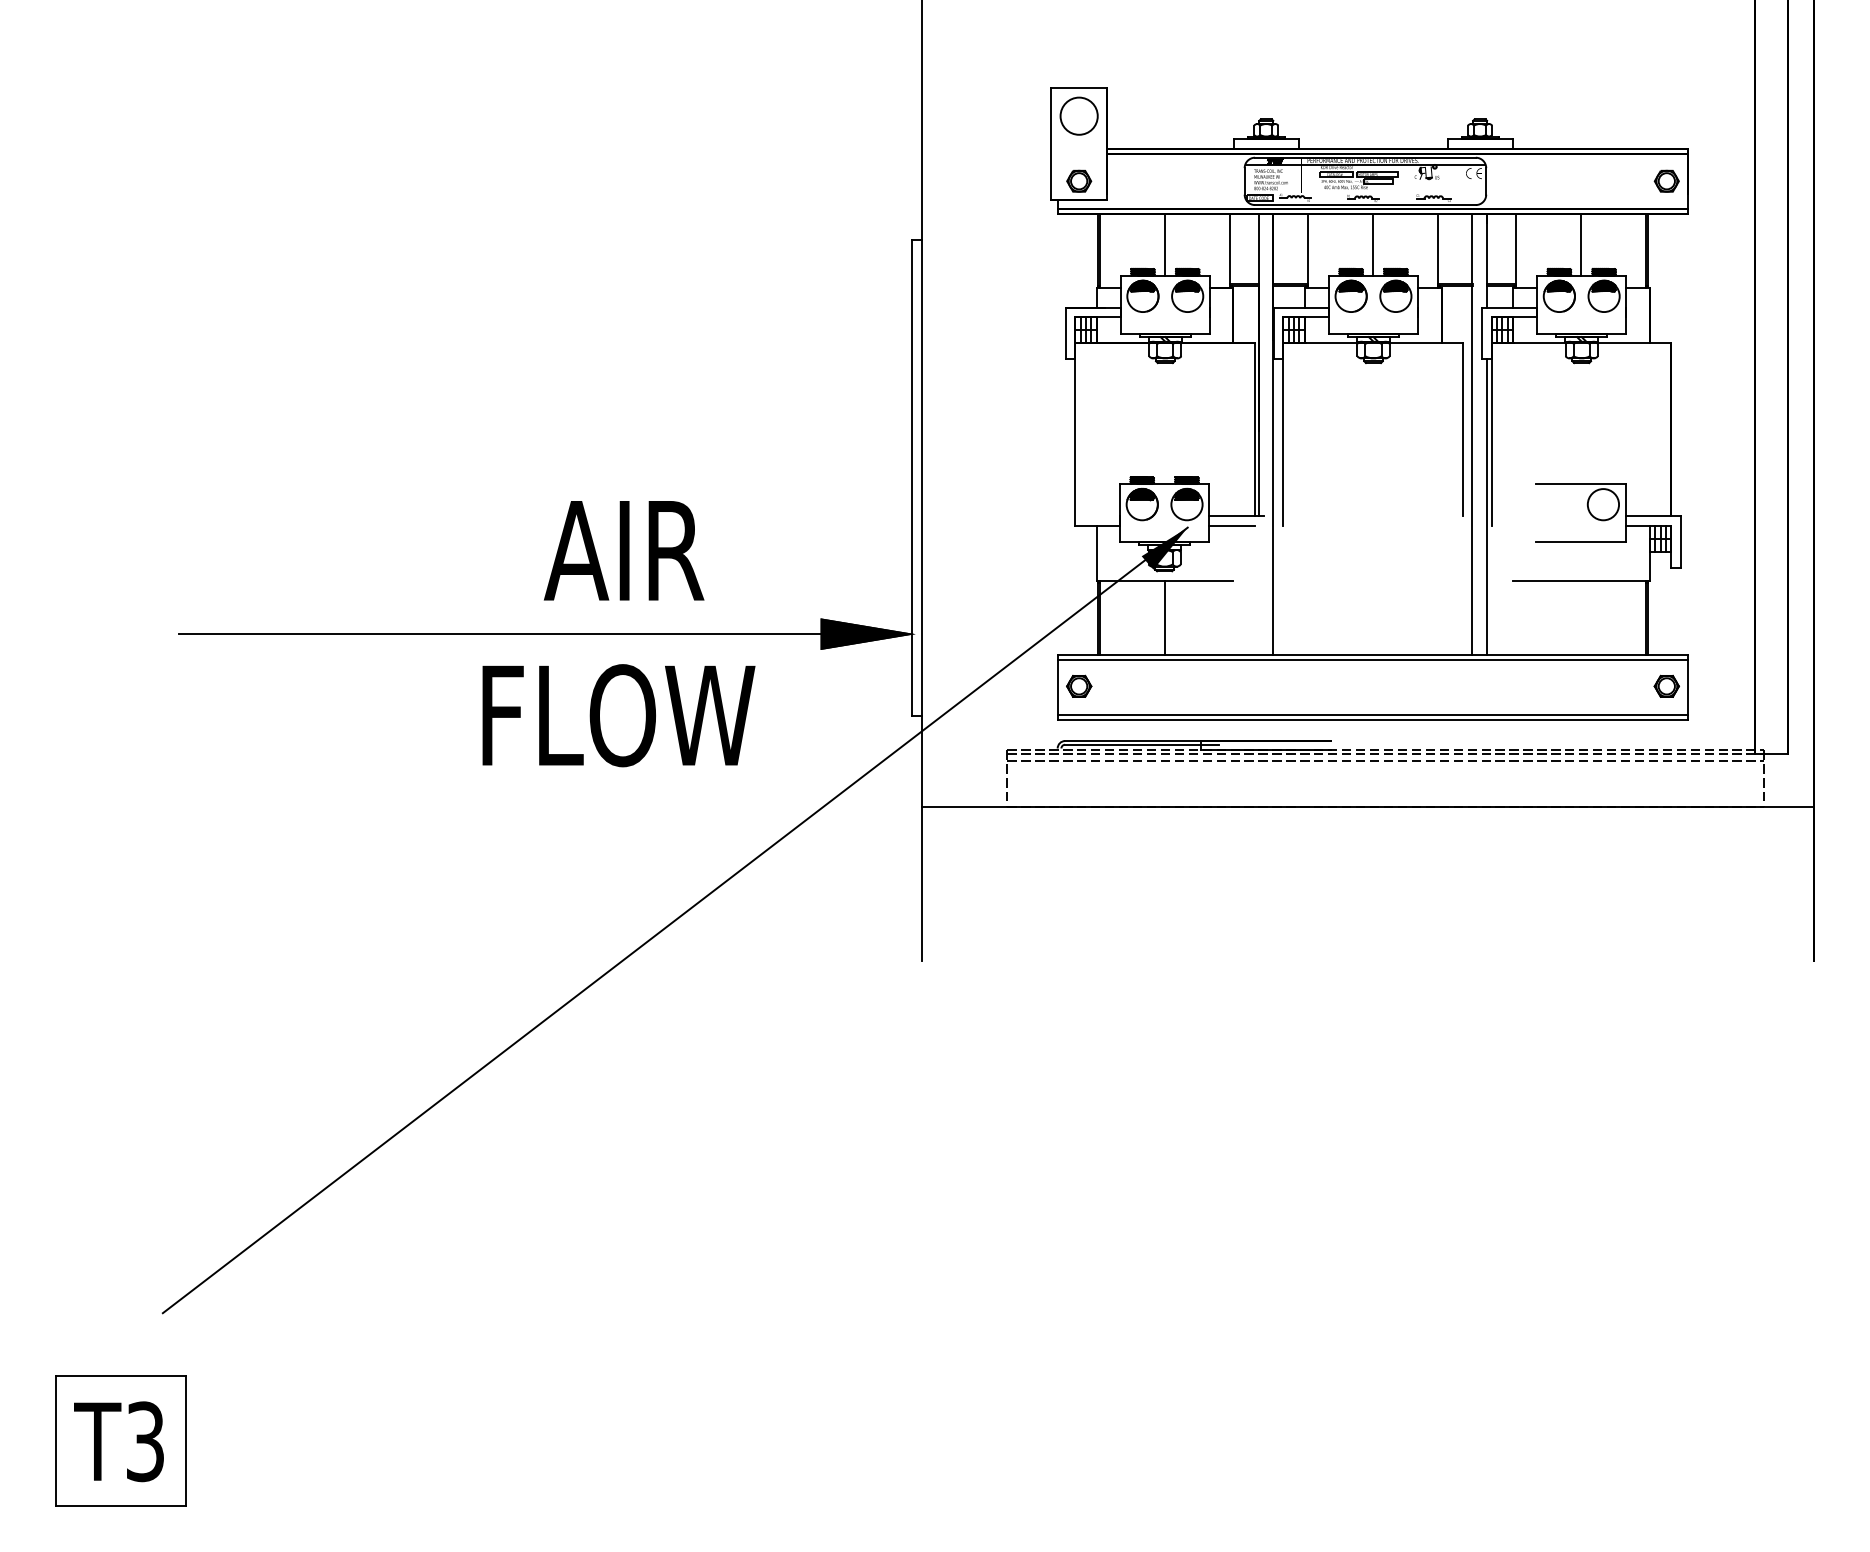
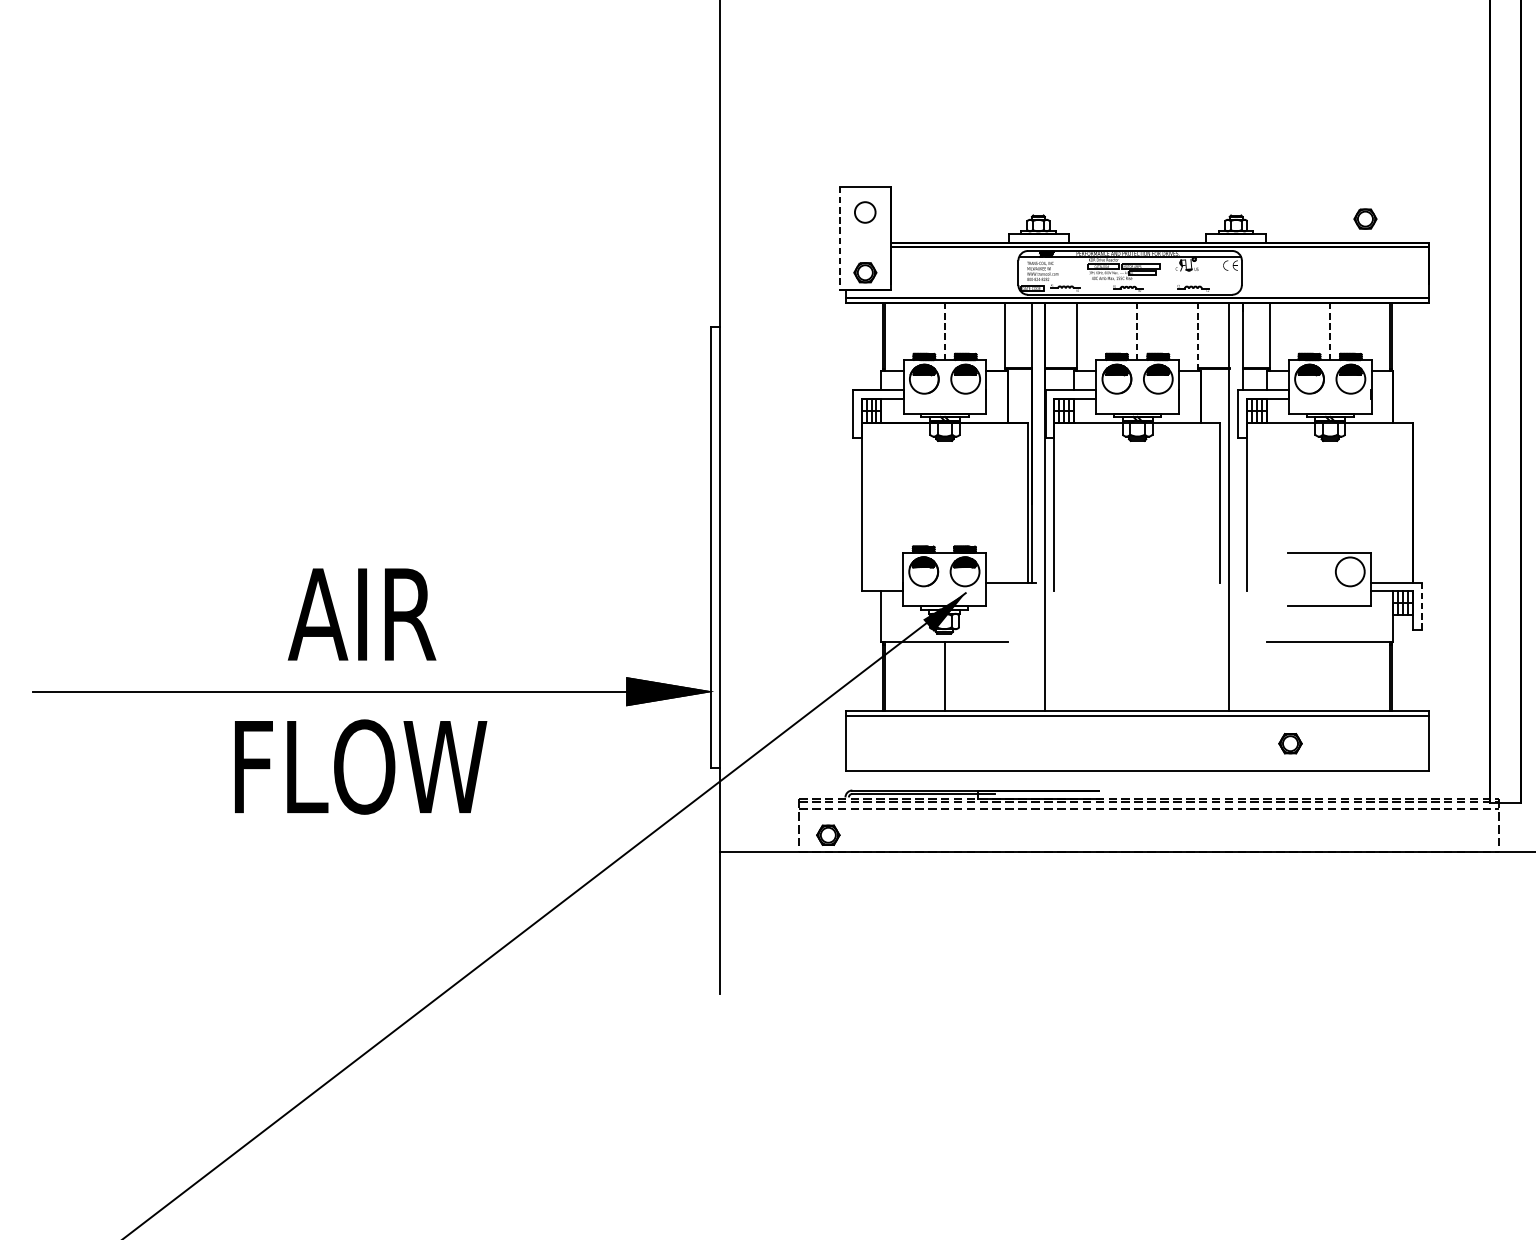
circle: (1078, 115) -> (864, 211), size x0.6
line: (1051, 144) -> (839, 238), solid -> dashed
part: (1666, 180) -> (1365, 218), moved
line: (1164, 244) -> (944, 331), solid -> dashed
line: (1373, 244) -> (1137, 331), solid -> dashed
line: (1581, 244) -> (1329, 331), solid -> dashed
line: (1438, 251) -> (1197, 337), solid -> dashed
line: (1487, 507) -> (1243, 574), removed
line: (1231, 525) -> (1006, 591), removed
line: (1680, 541) -> (1421, 605), solid -> dashed
text: (623, 550) -> (361, 614), moved
part: (1079, 685) -> (828, 834), moved
part: (1666, 685) -> (1290, 742), moved
text: (618, 715) -> (360, 766), moved
line: (1373, 715) -> (1137, 766), removed

